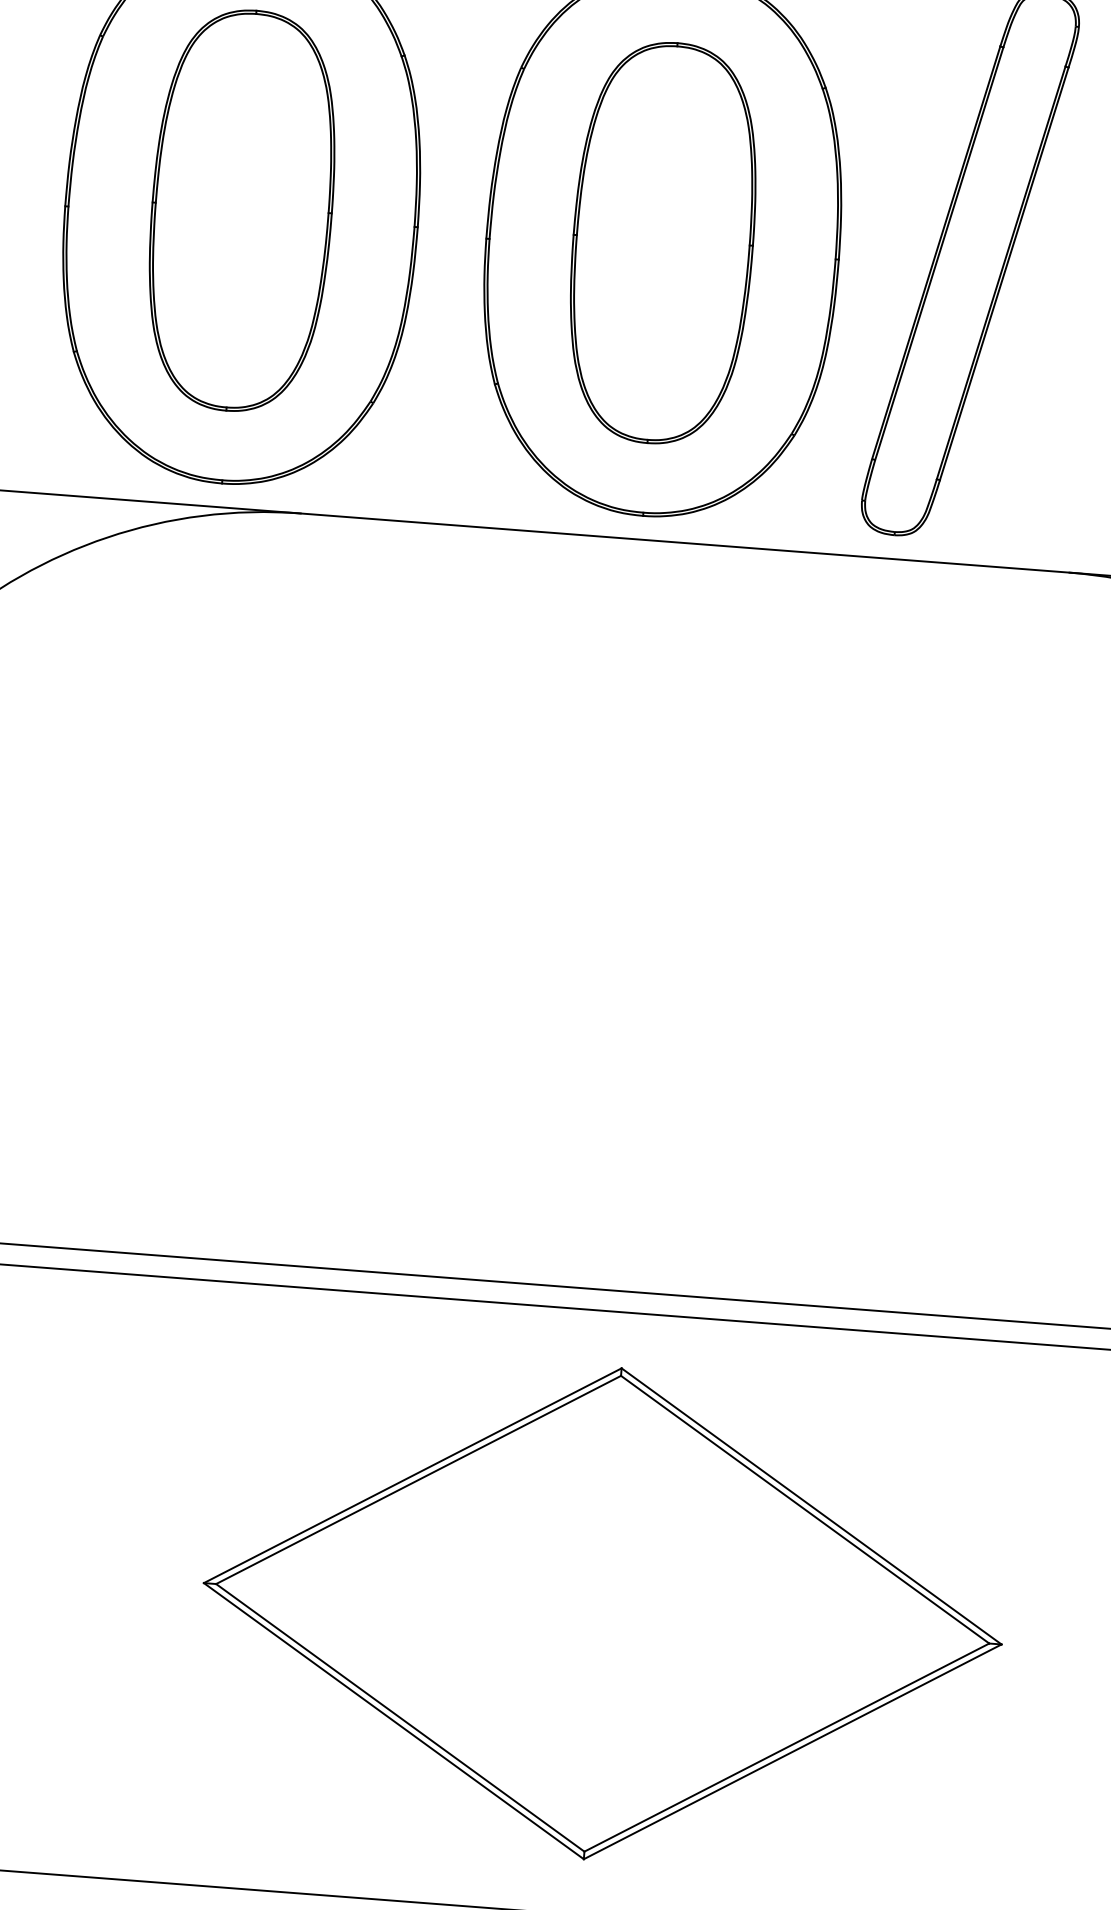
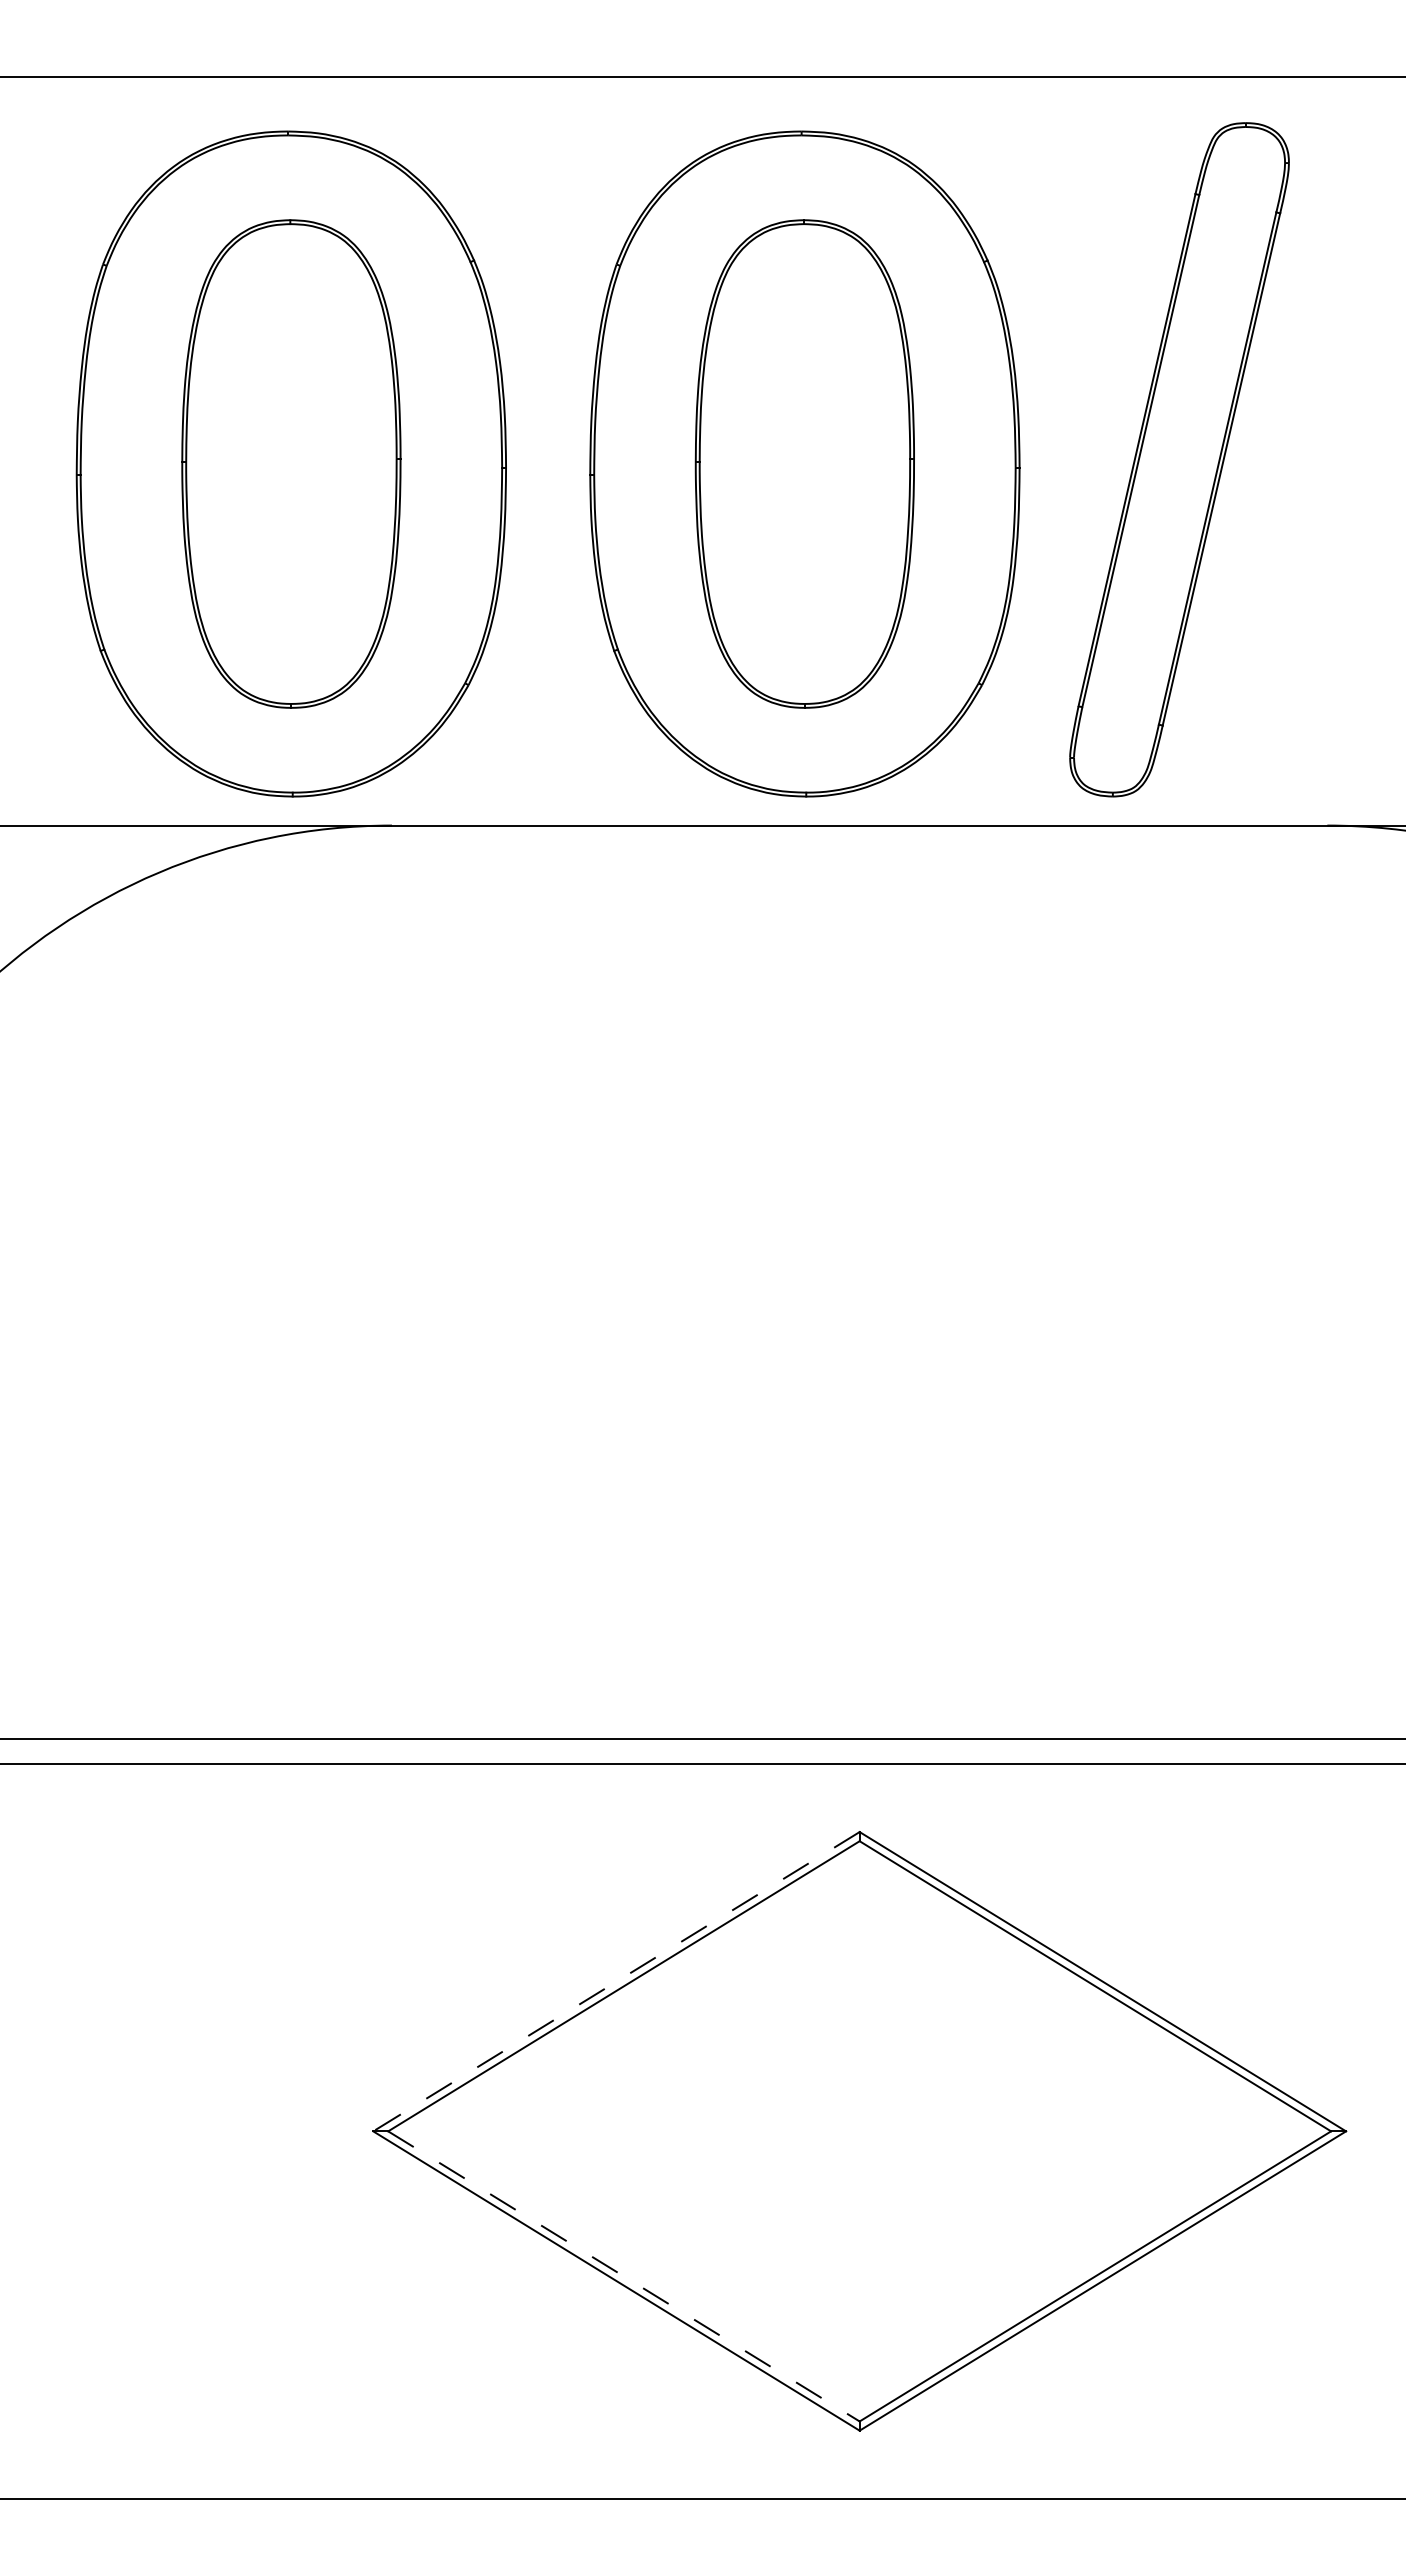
line: (412, 1475) -> (616, 1981), solid -> dashed
line: (399, 1717) -> (623, 2276), solid -> dashed

